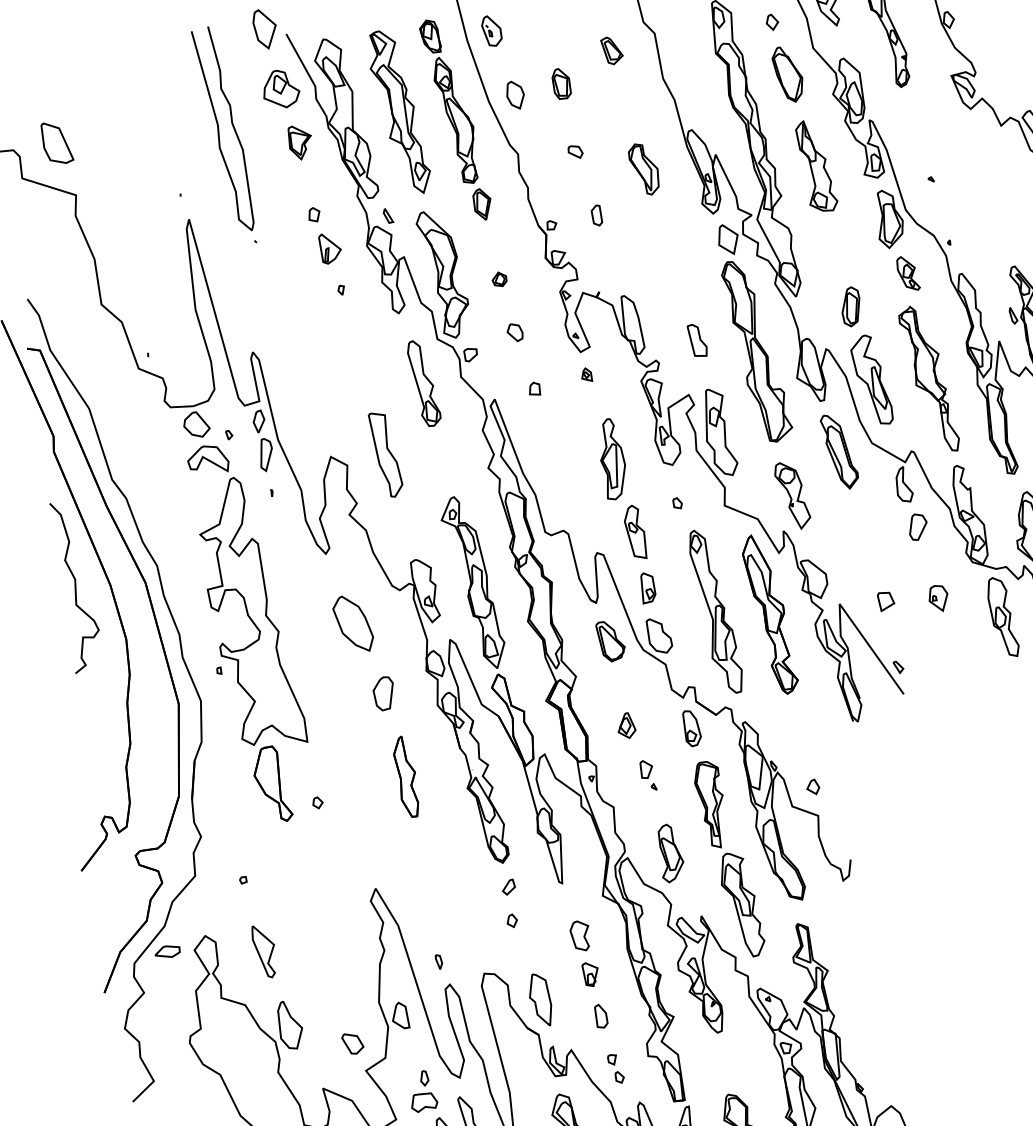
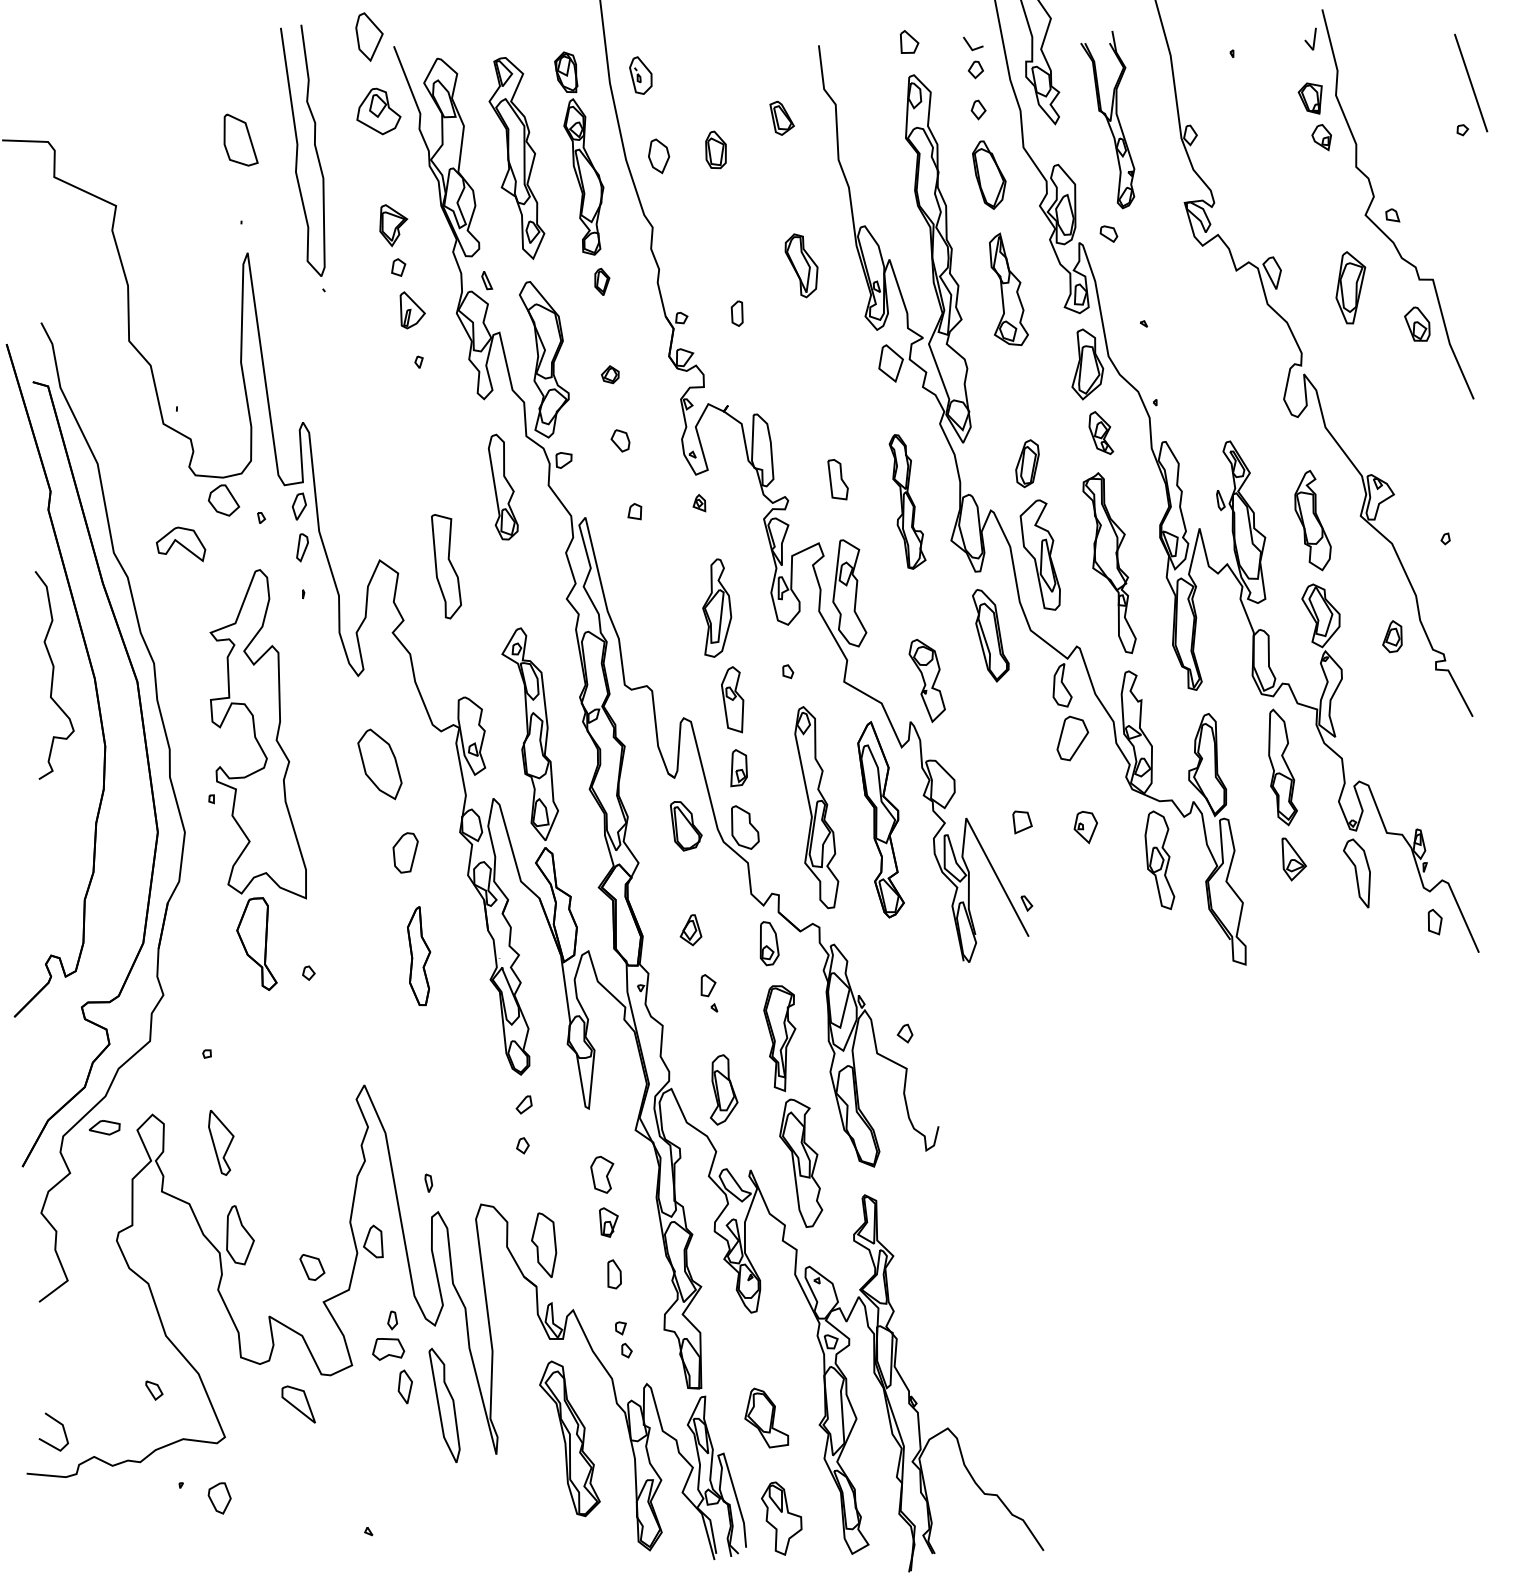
part: (56, 142) -> (240, 139), moved
part: (300, 142) -> (393, 225), moved
part: (575, 151) -> (1108, 233), moved
part: (482, 203) -> (602, 281), size x0.7
part: (756, 350) -> (907, 501), size x0.6
part: (266, 454) -> (302, 547), size x0.7
part: (208, 459) -> (181, 544), moved
part: (917, 526) -> (1072, 737), size x1.4

